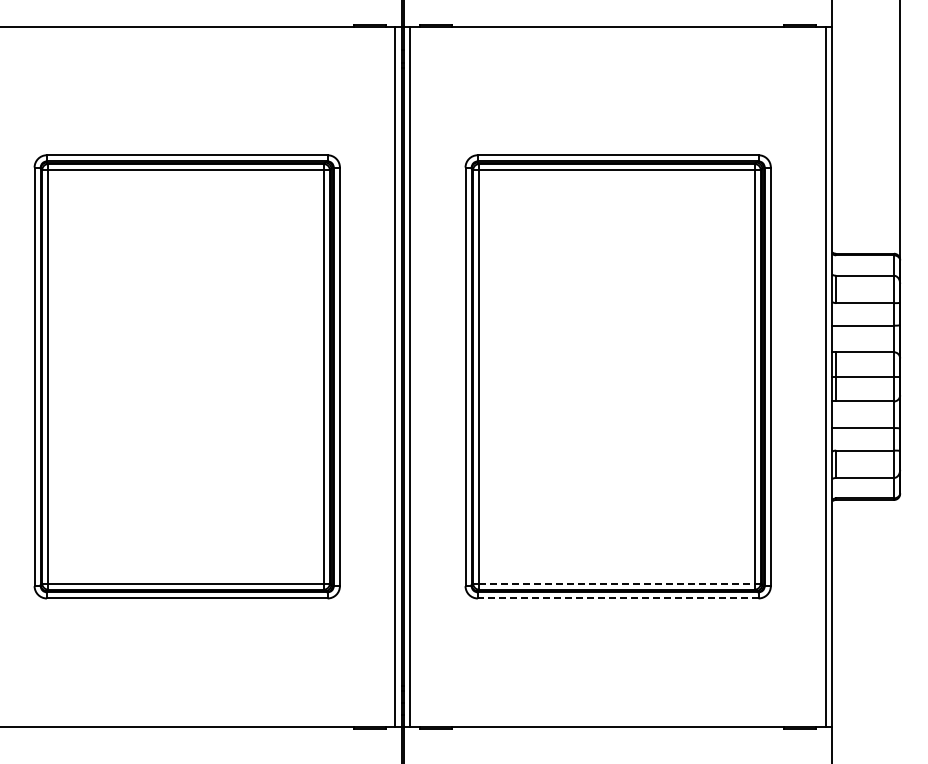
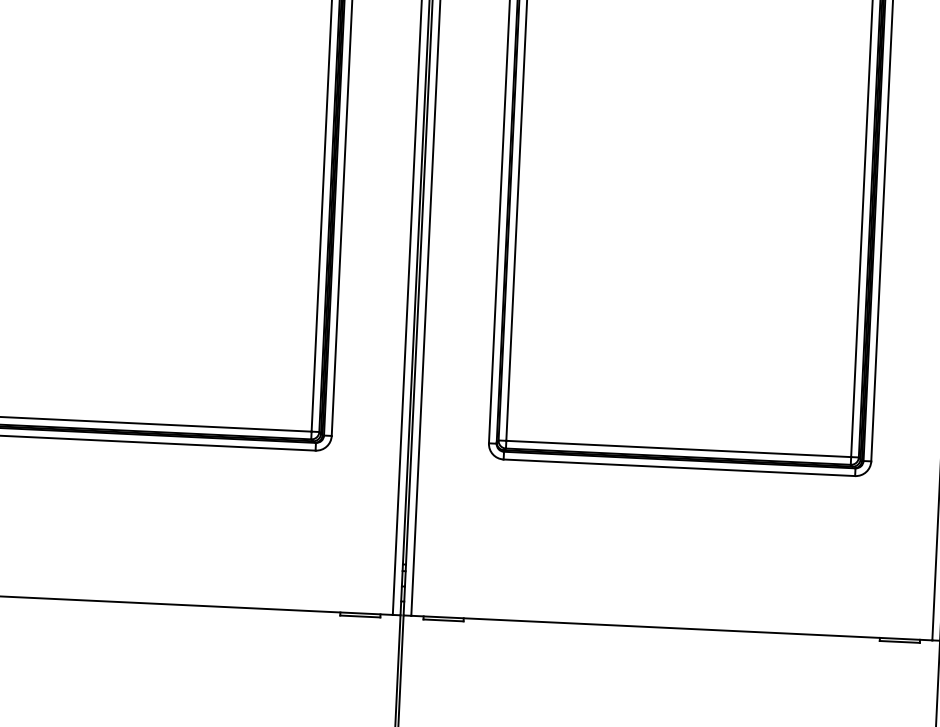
line: (616, 583) -> (678, 448), dashed -> solid
line: (617, 598) -> (678, 467), dashed -> solid

